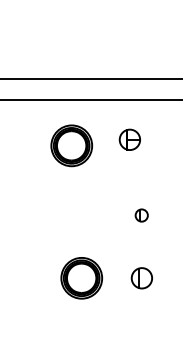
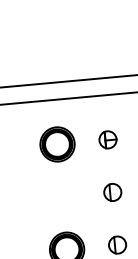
part: (129, 139) -> (107, 139), moved
part: (71, 145) -> (57, 144), moved
part: (141, 215) -> (112, 192), size x1.67

